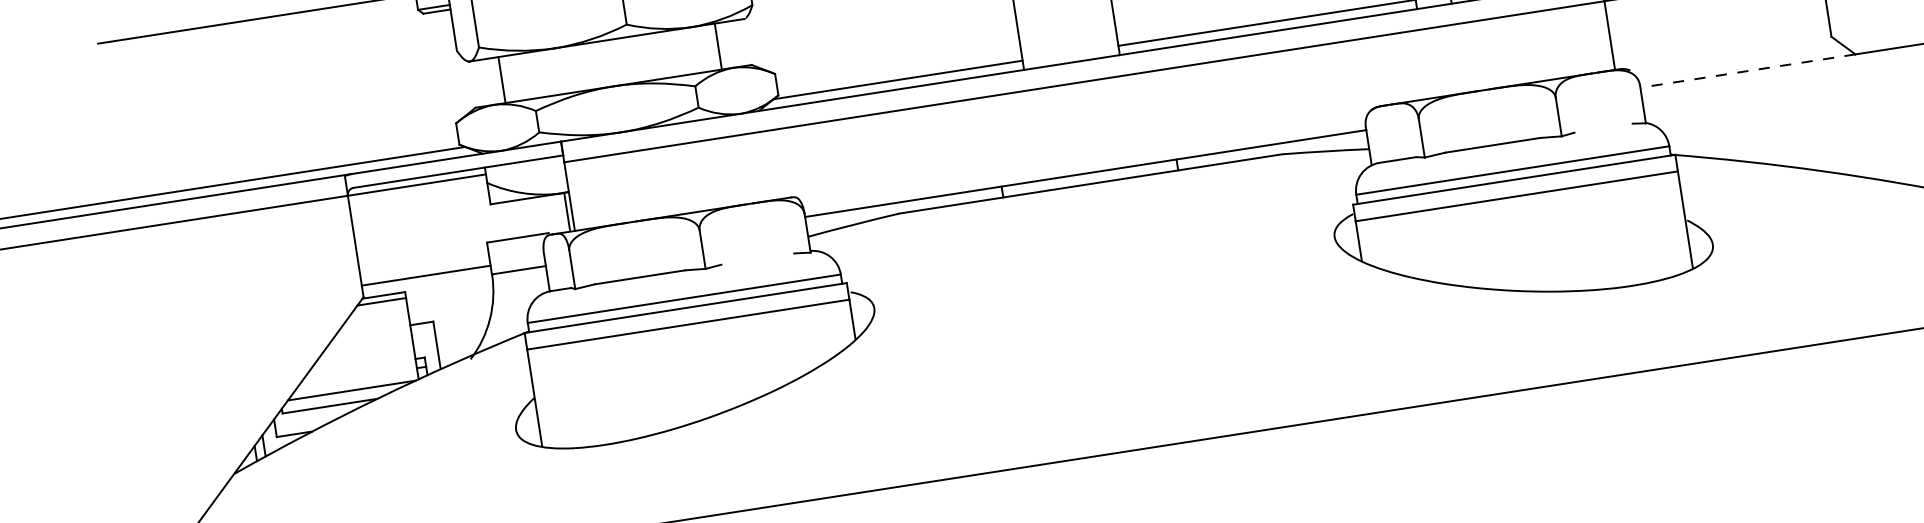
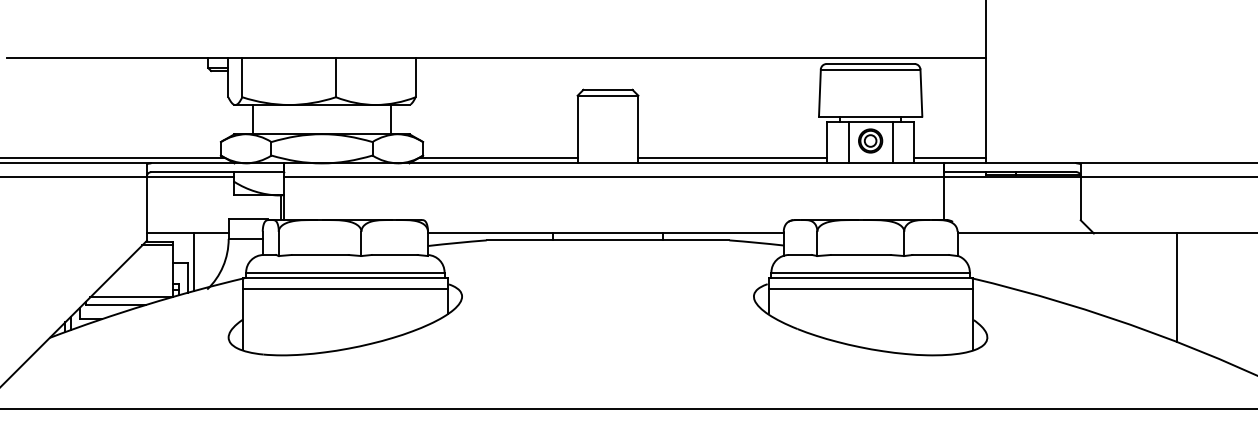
line: (1747, 71) -> (1025, 233), dashed -> solid
line: (1603, 129) -> (930, 255), added
line: (757, 259) -> (394, 255), added
line: (442, 320) -> (193, 262), added

